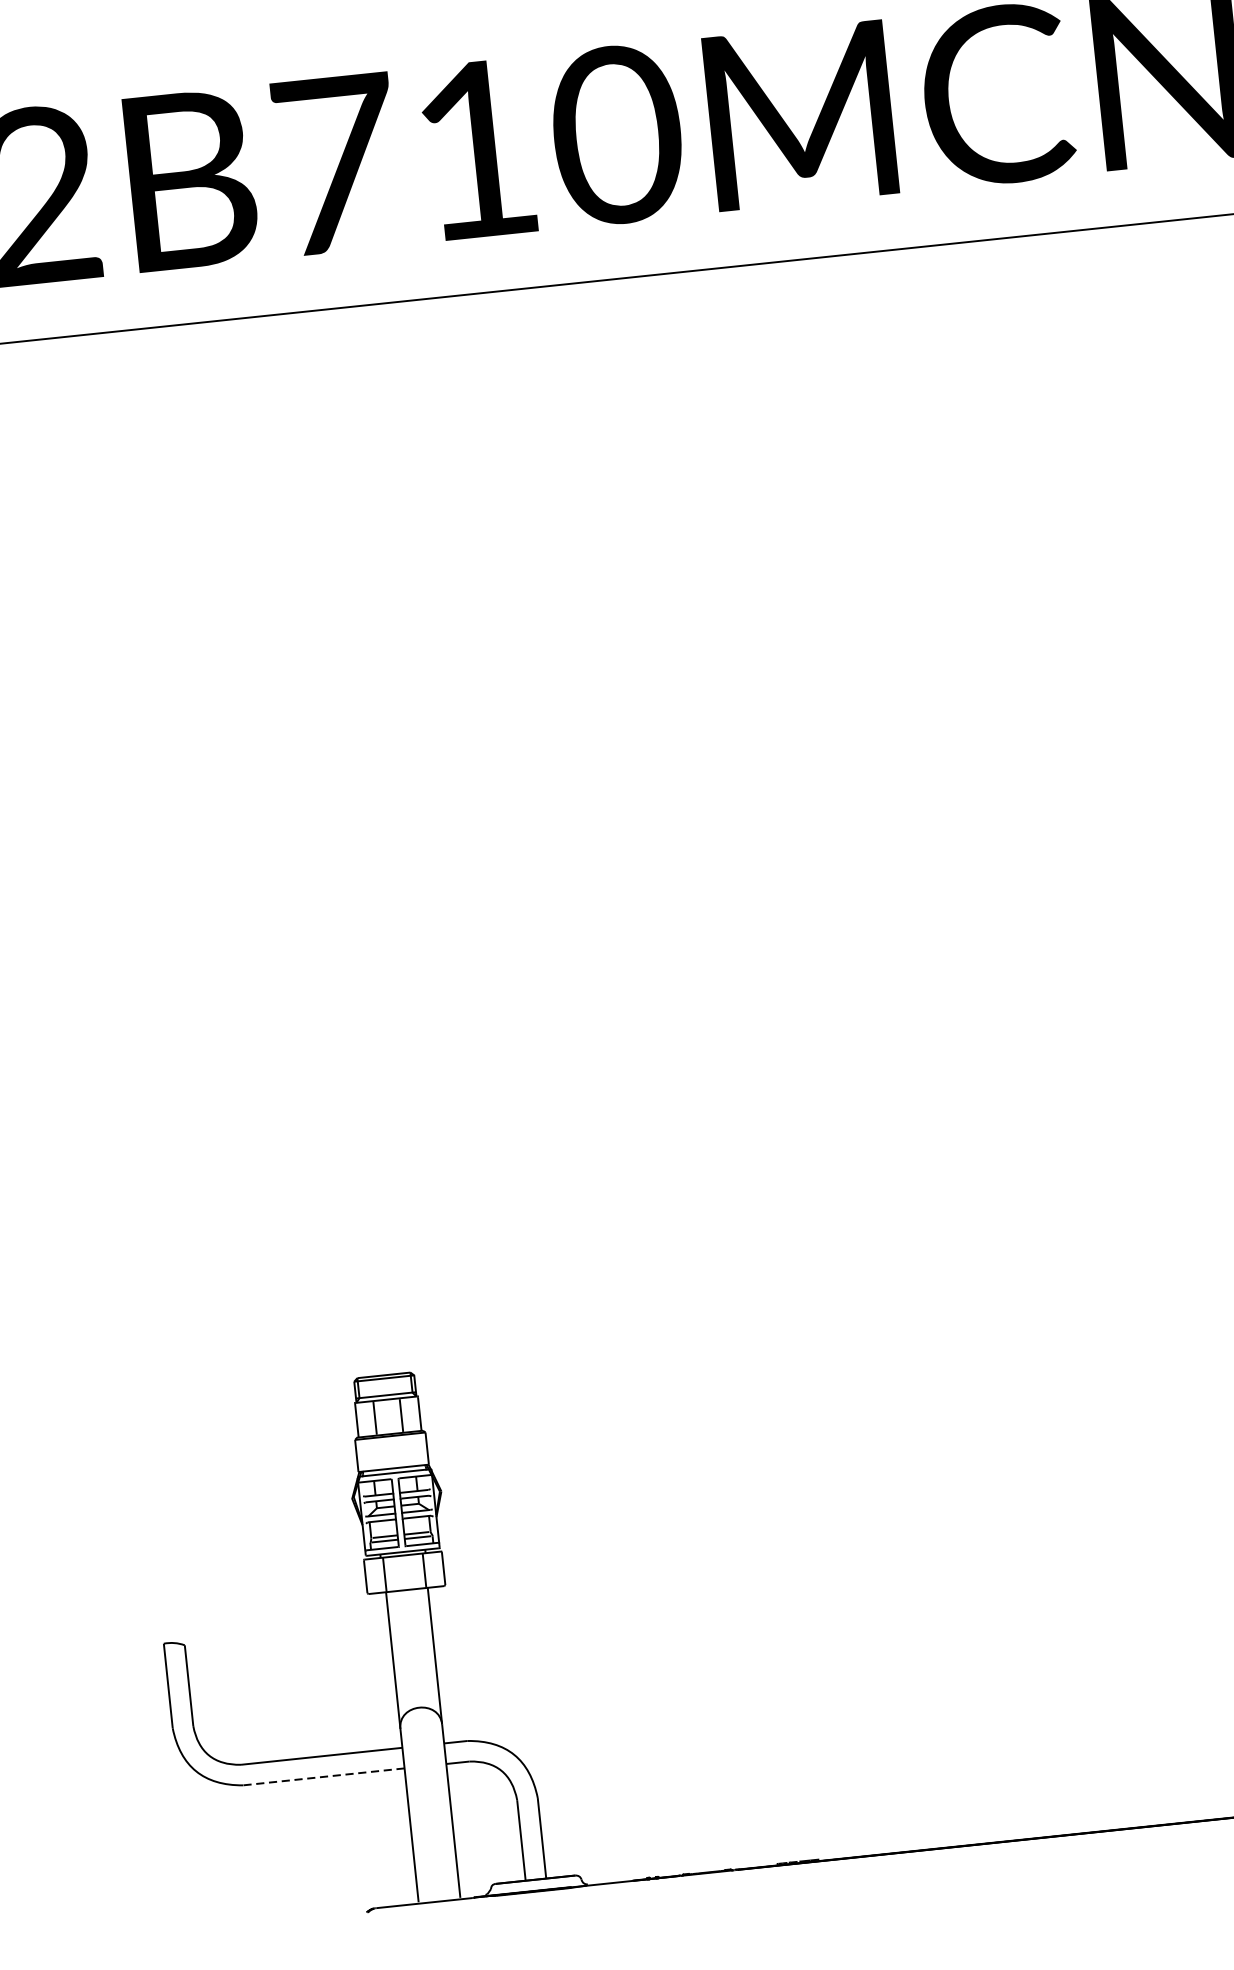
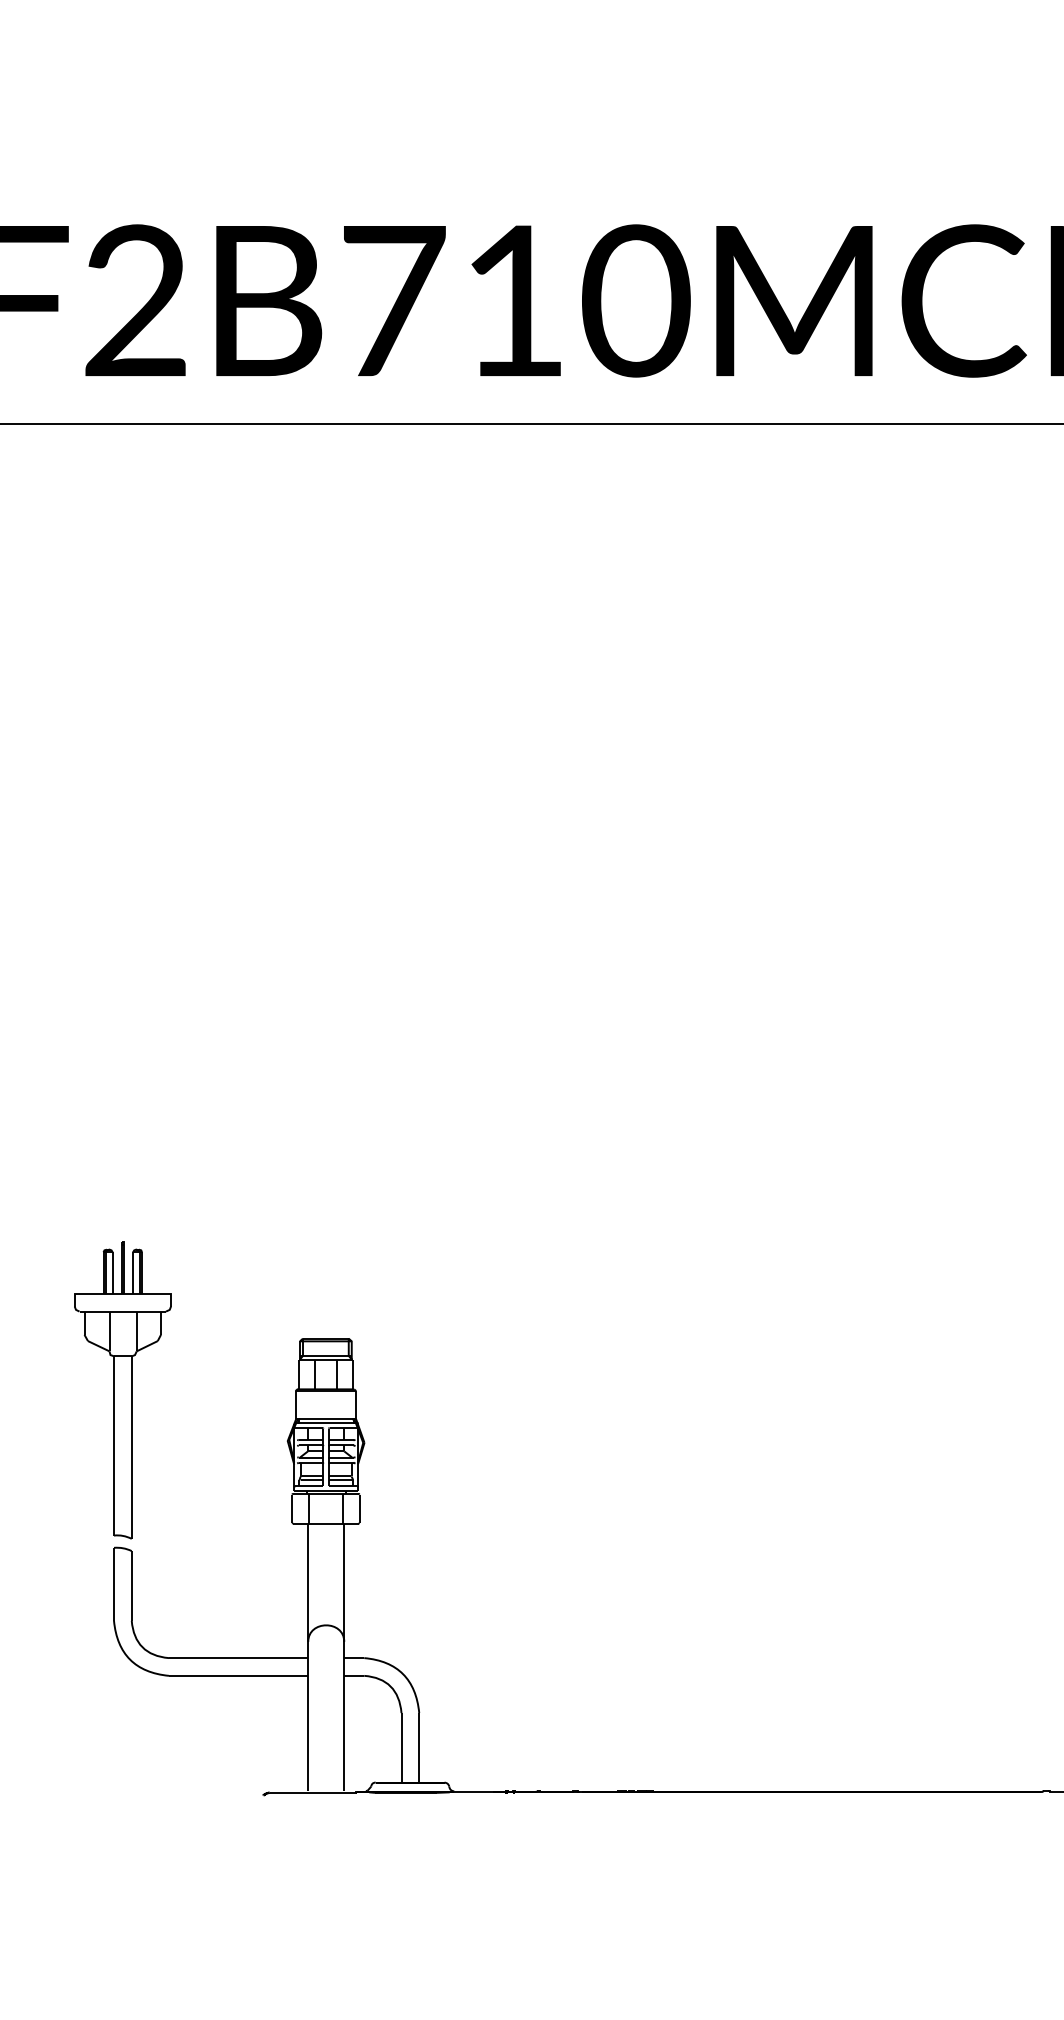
part: (154, 1460) -> (122, 1390), added
line: (323, 1776) -> (238, 1675), dashed -> solid

